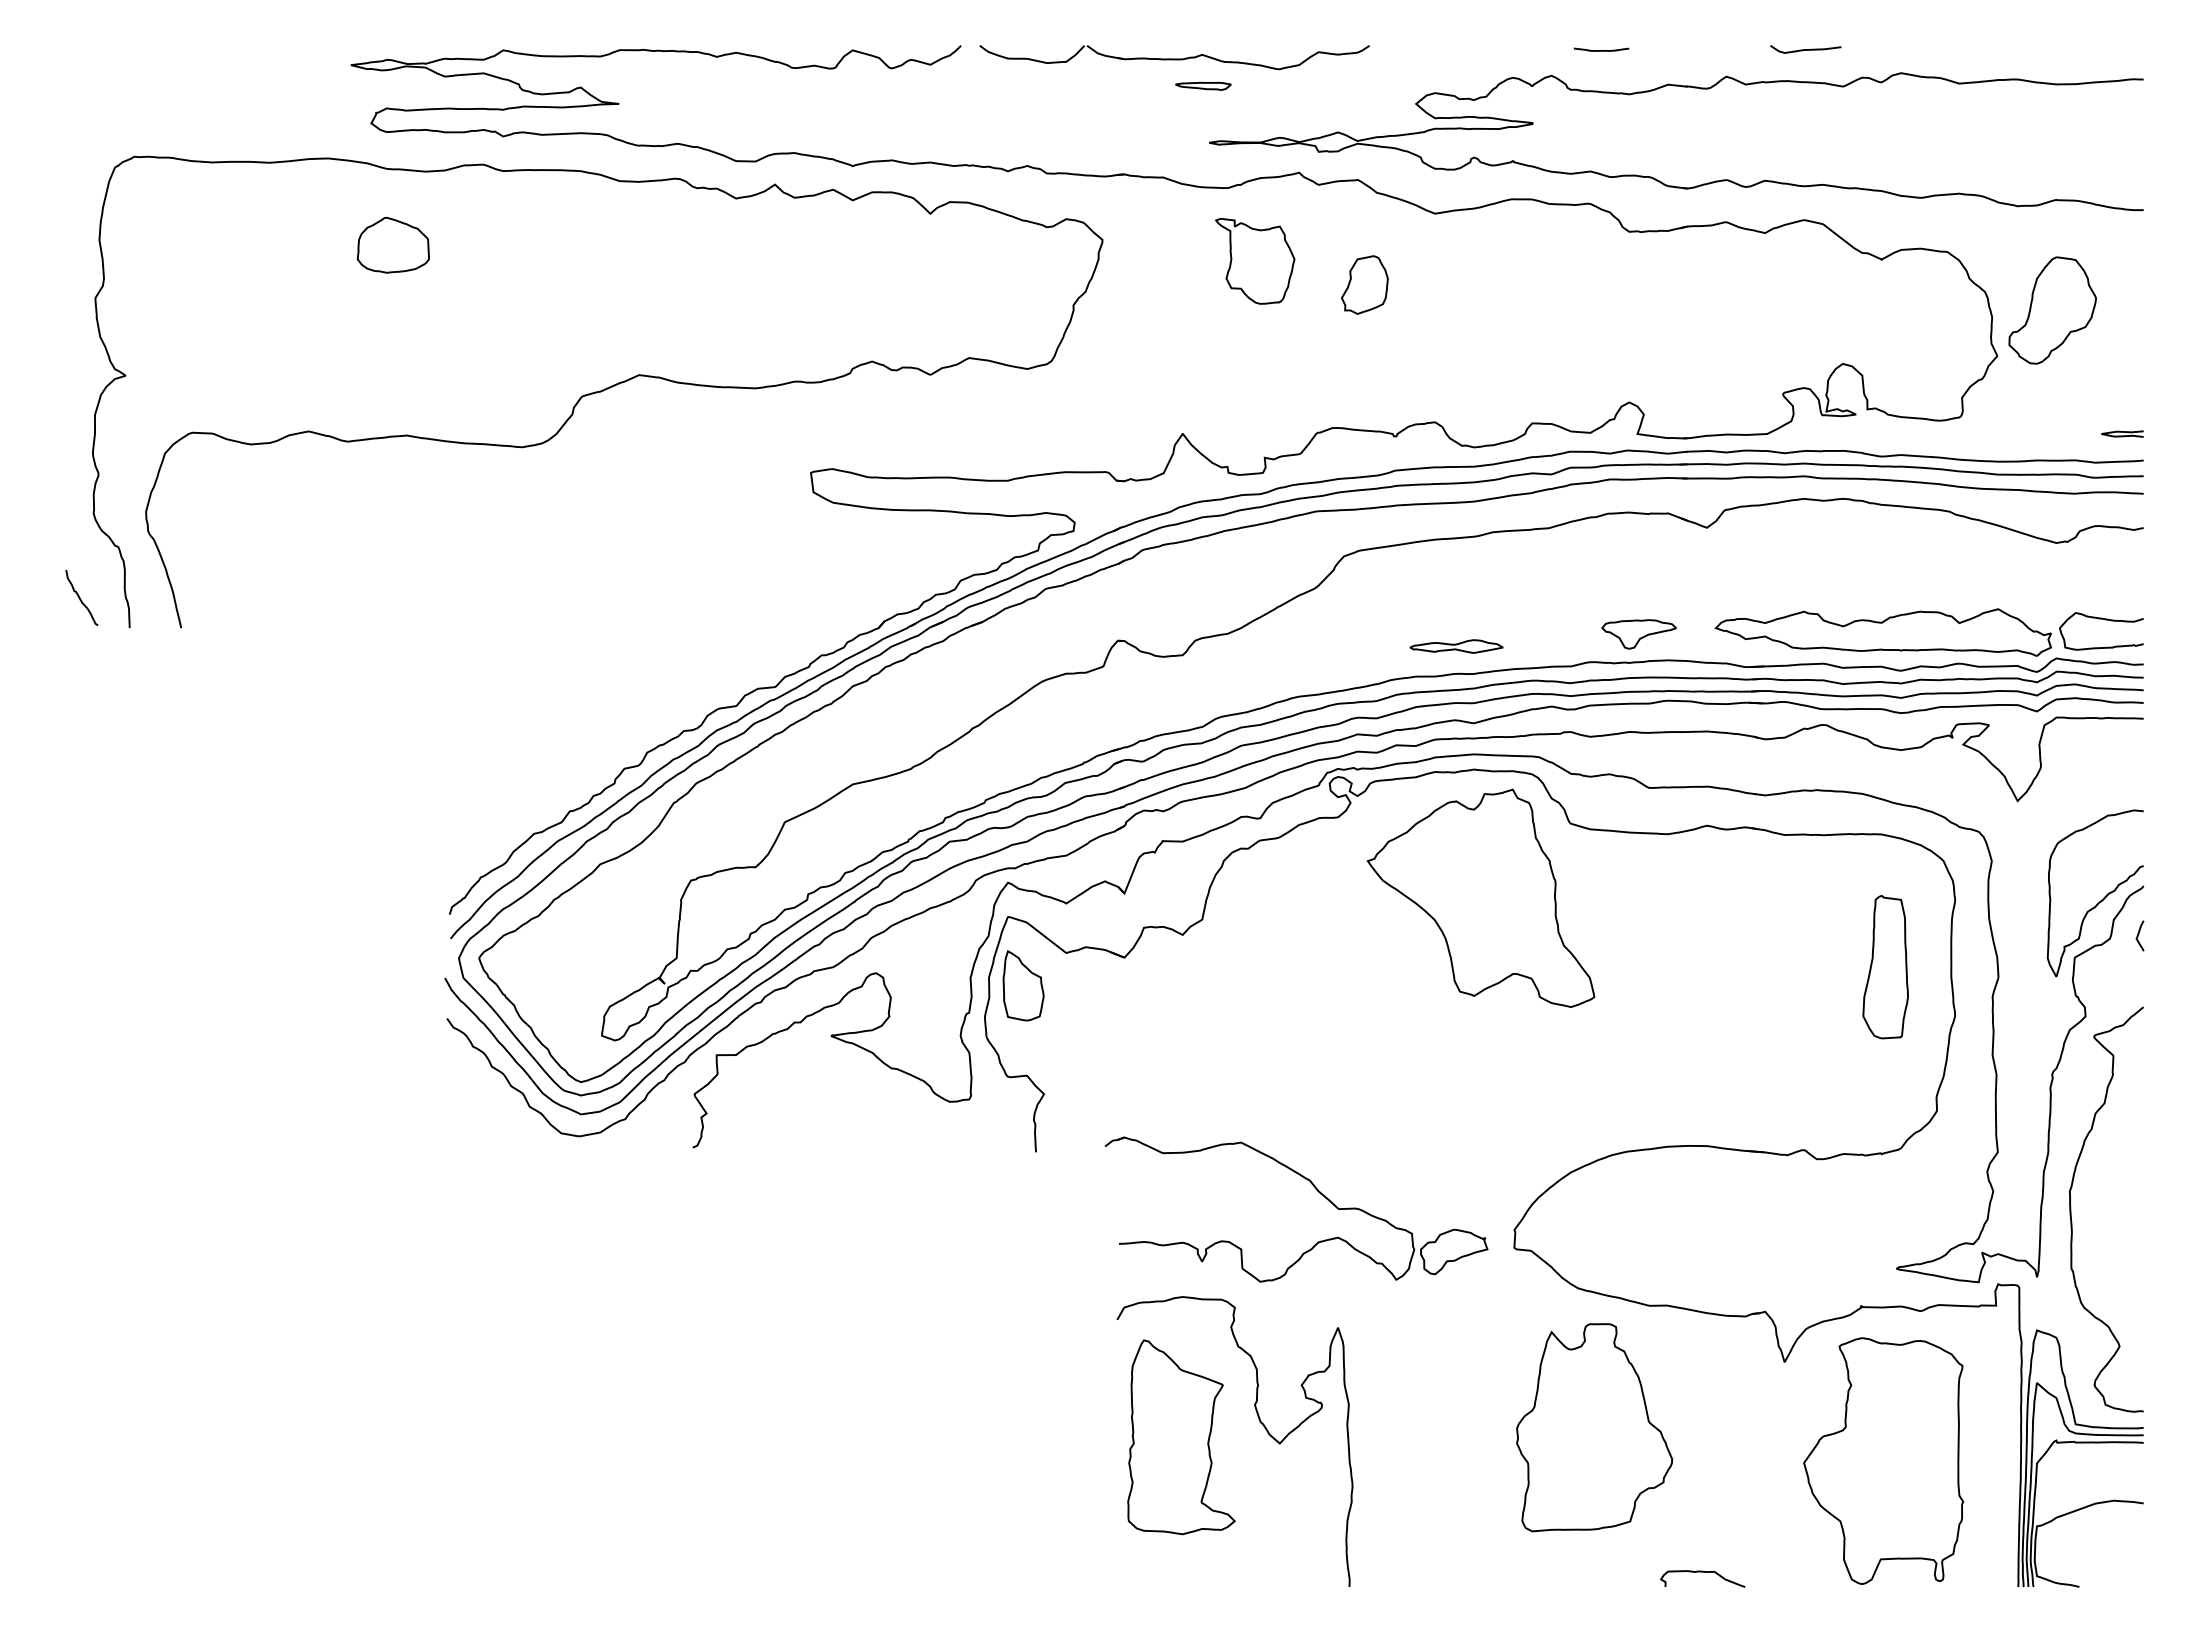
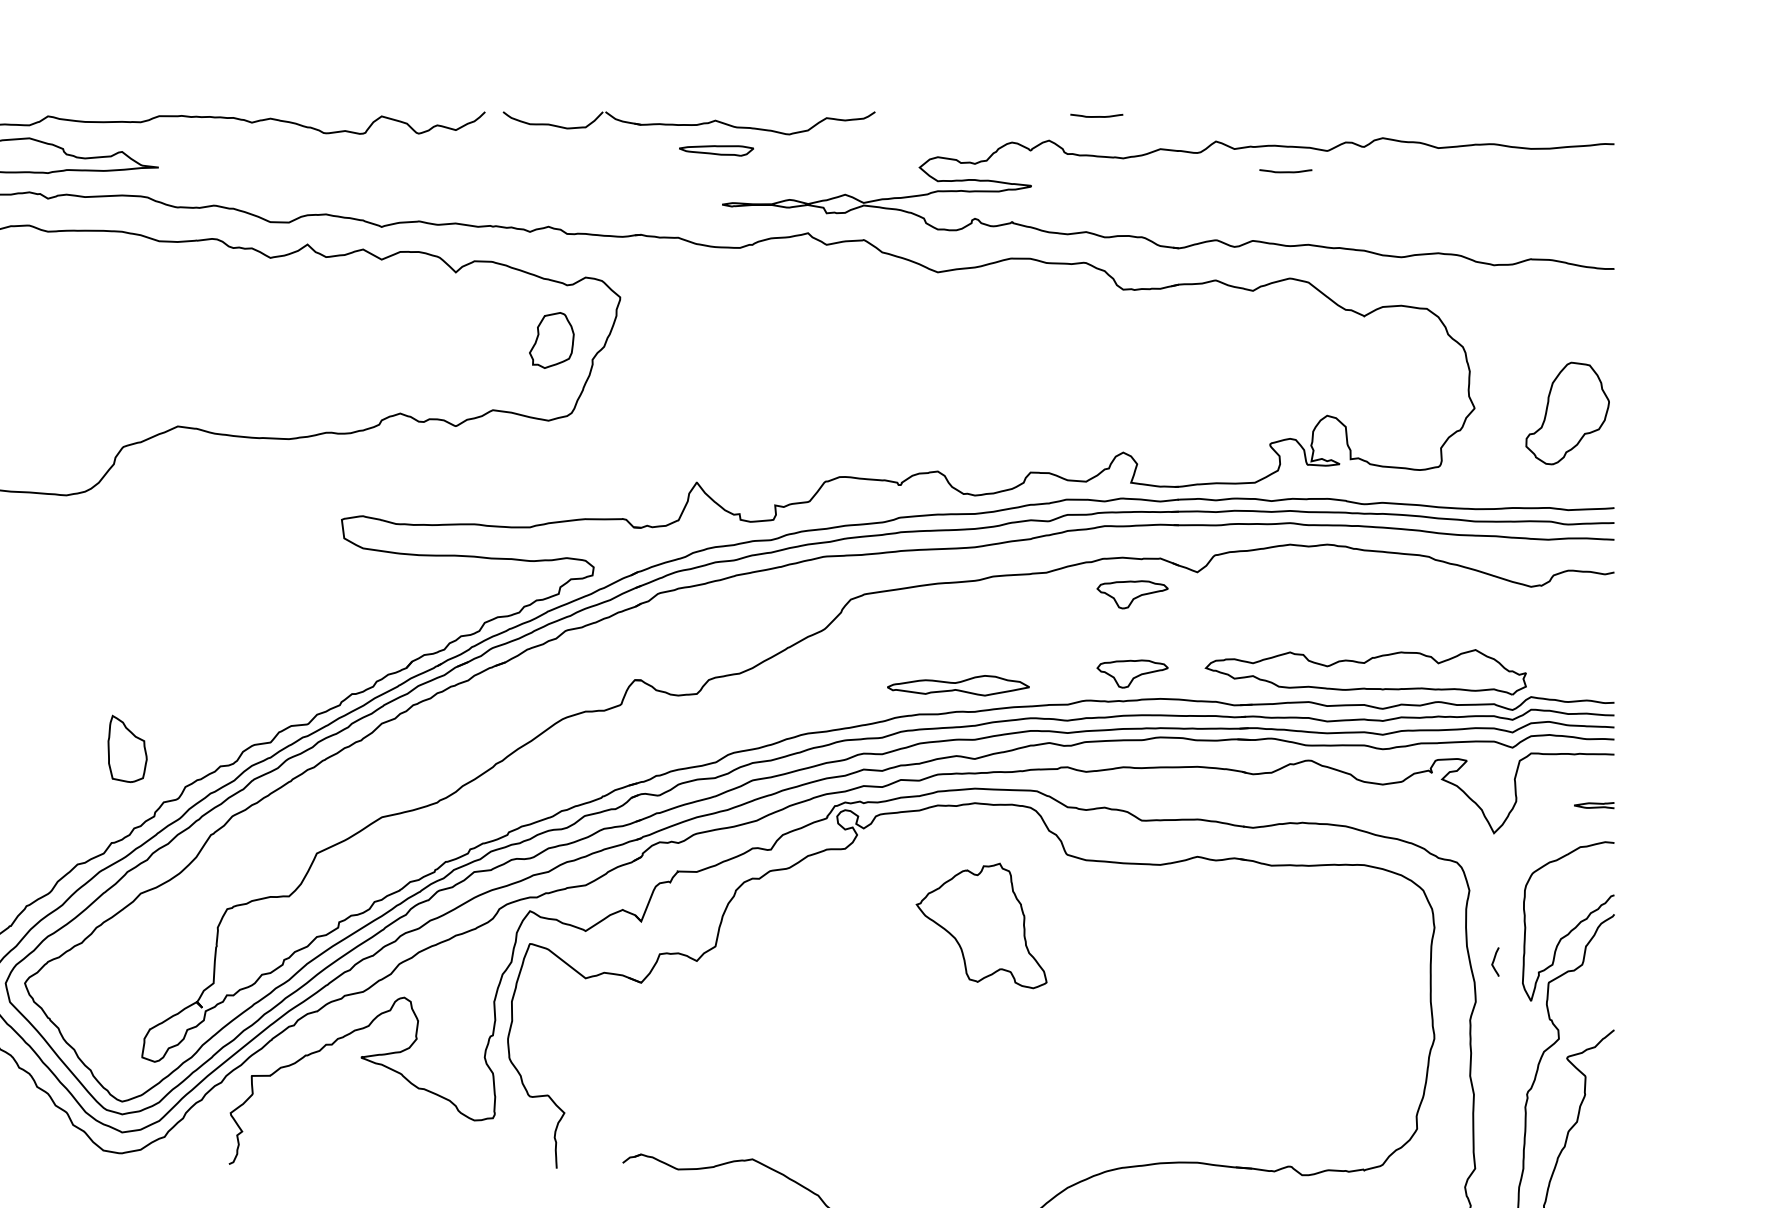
curve: (1805, 49) -> (1291, 115), removed
part: (1203, 85) -> (716, 149), size x1.4
curve: (1799, 108) -> (1285, 171), added
part: (1254, 261) -> (765, 318), removed
part: (1364, 284) -> (551, 339), moved
part: (2052, 310) -> (1567, 413), moved
curve: (2122, 432) -> (1594, 804), moved
part: (1638, 551) -> (1132, 594), added
curve: (2105, 620) -> (1578, 660), removed
part: (1456, 646) -> (958, 685), size x1.6
part: (1480, 897) -> (981, 925), size x0.6
curve: (2139, 934) -> (1494, 960), moved
part: (1885, 967) -> (1367, 992), removed
part: (1023, 985) -> (127, 748), moved

